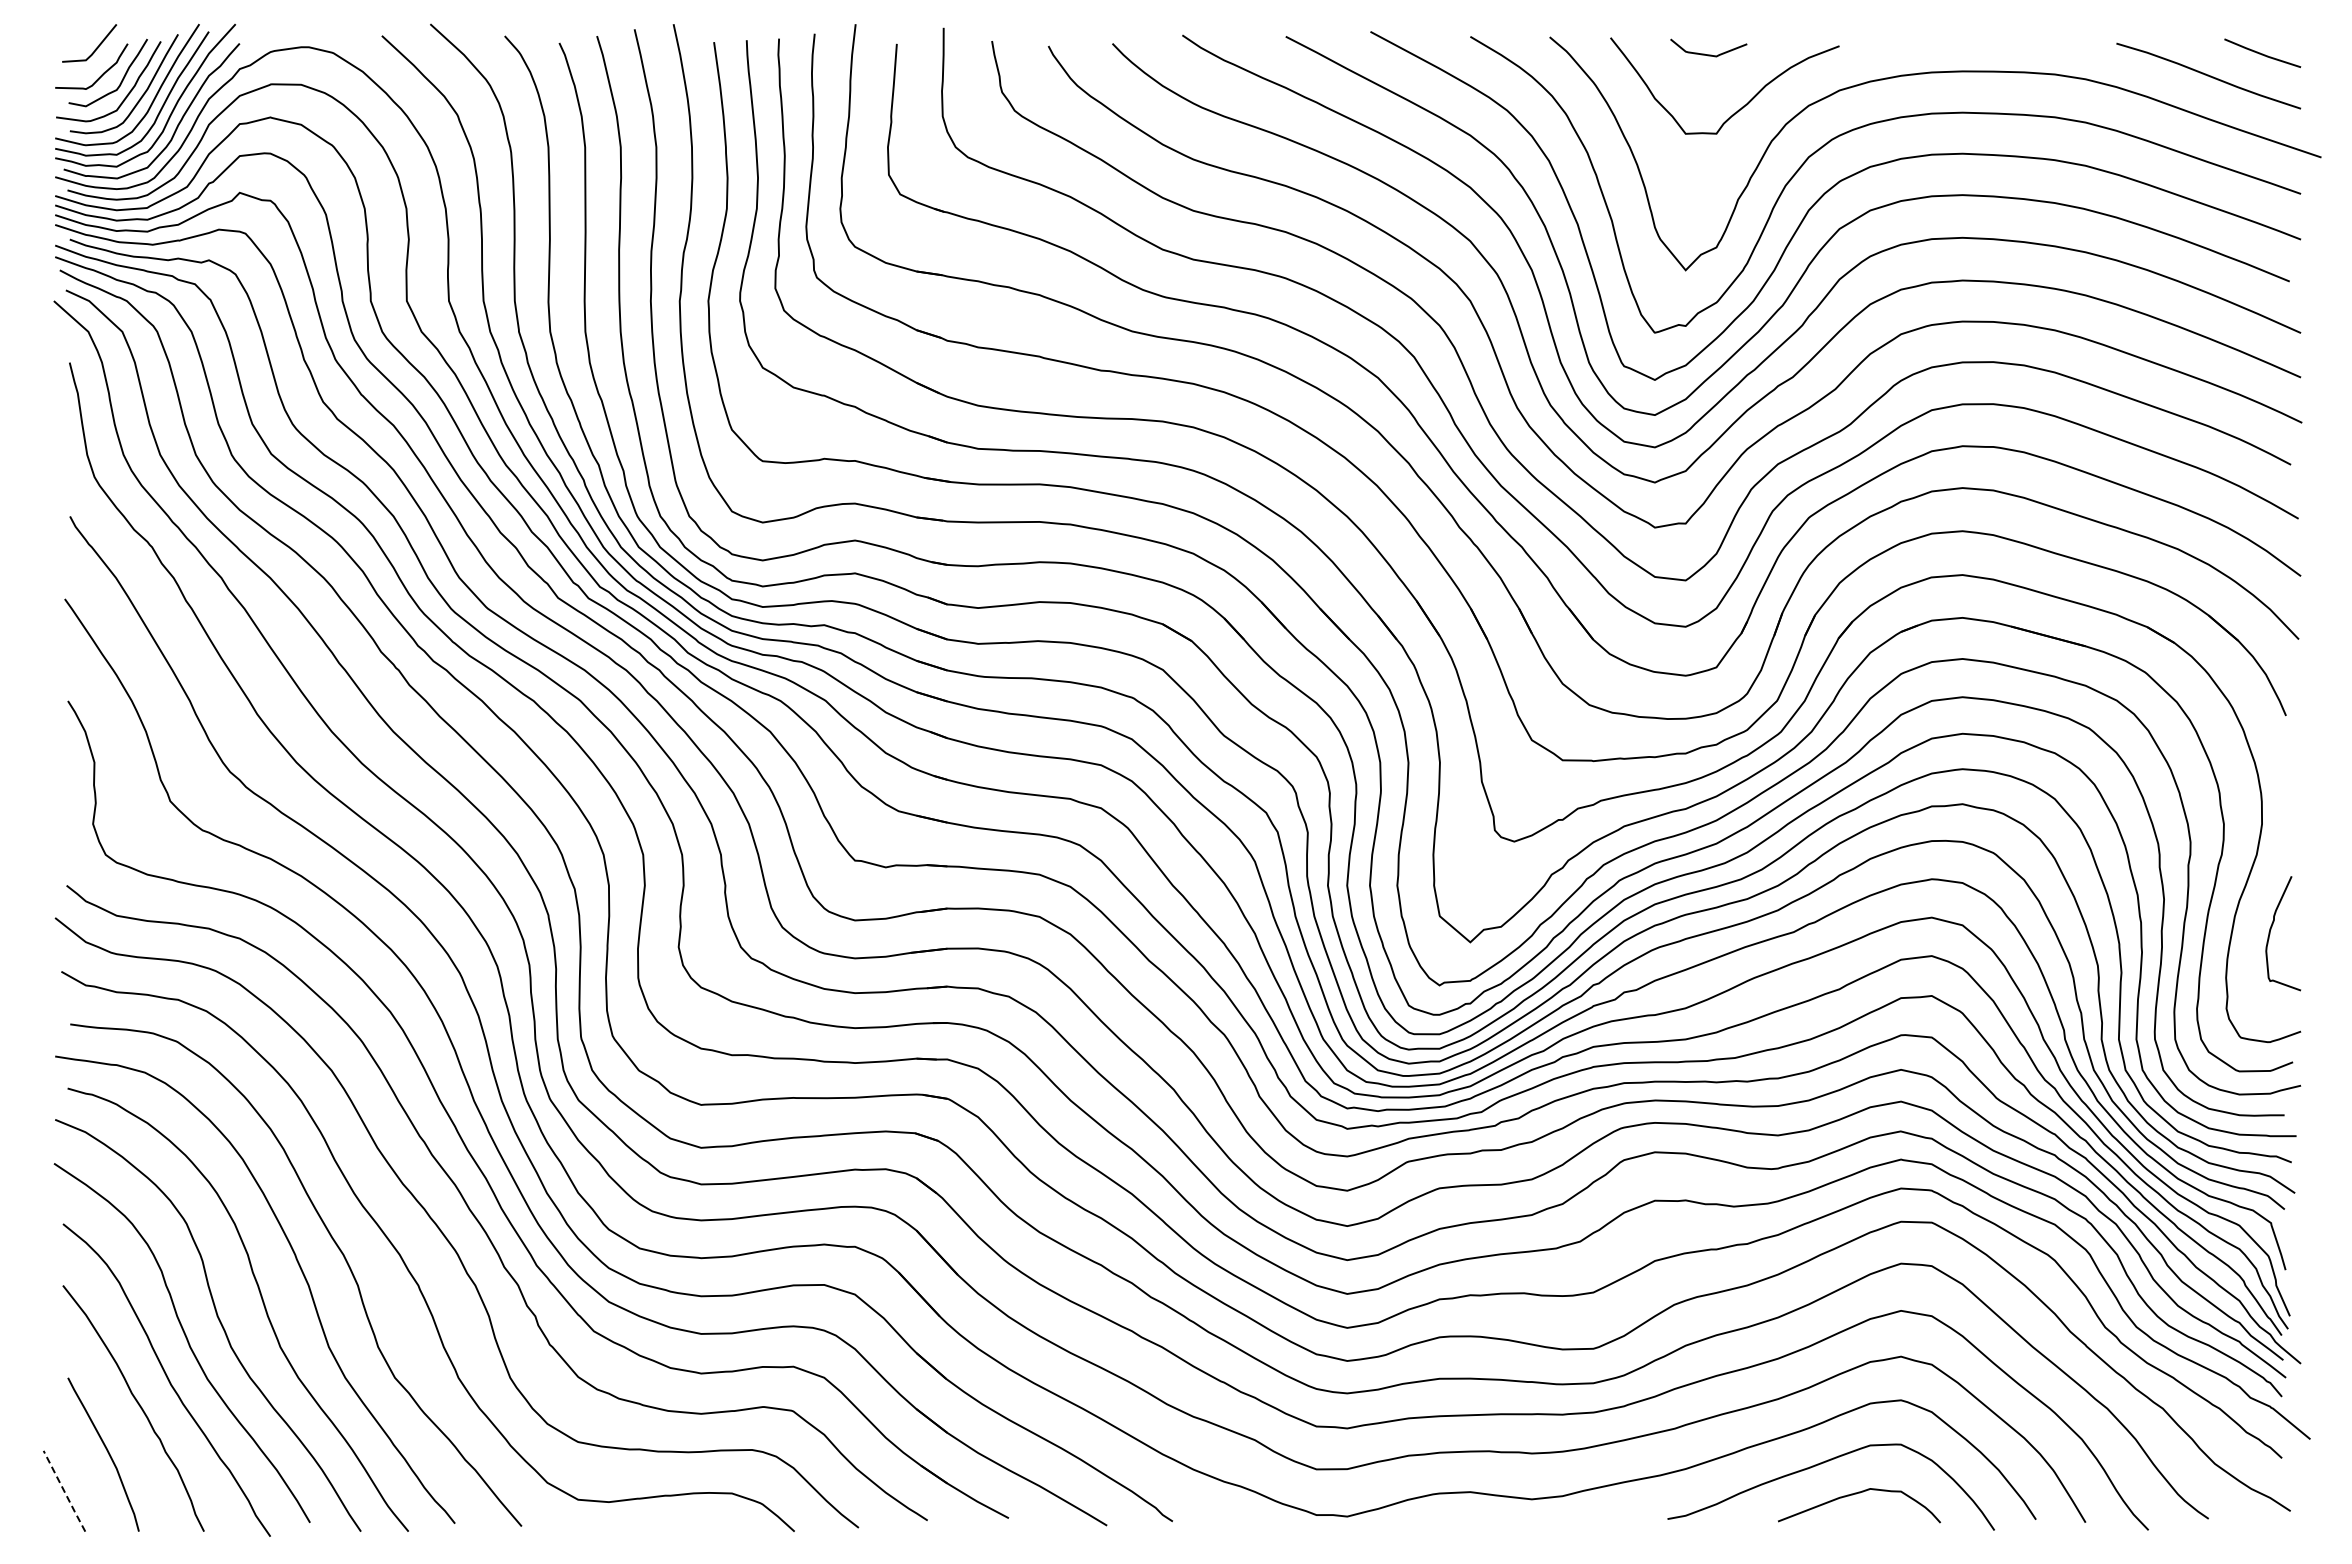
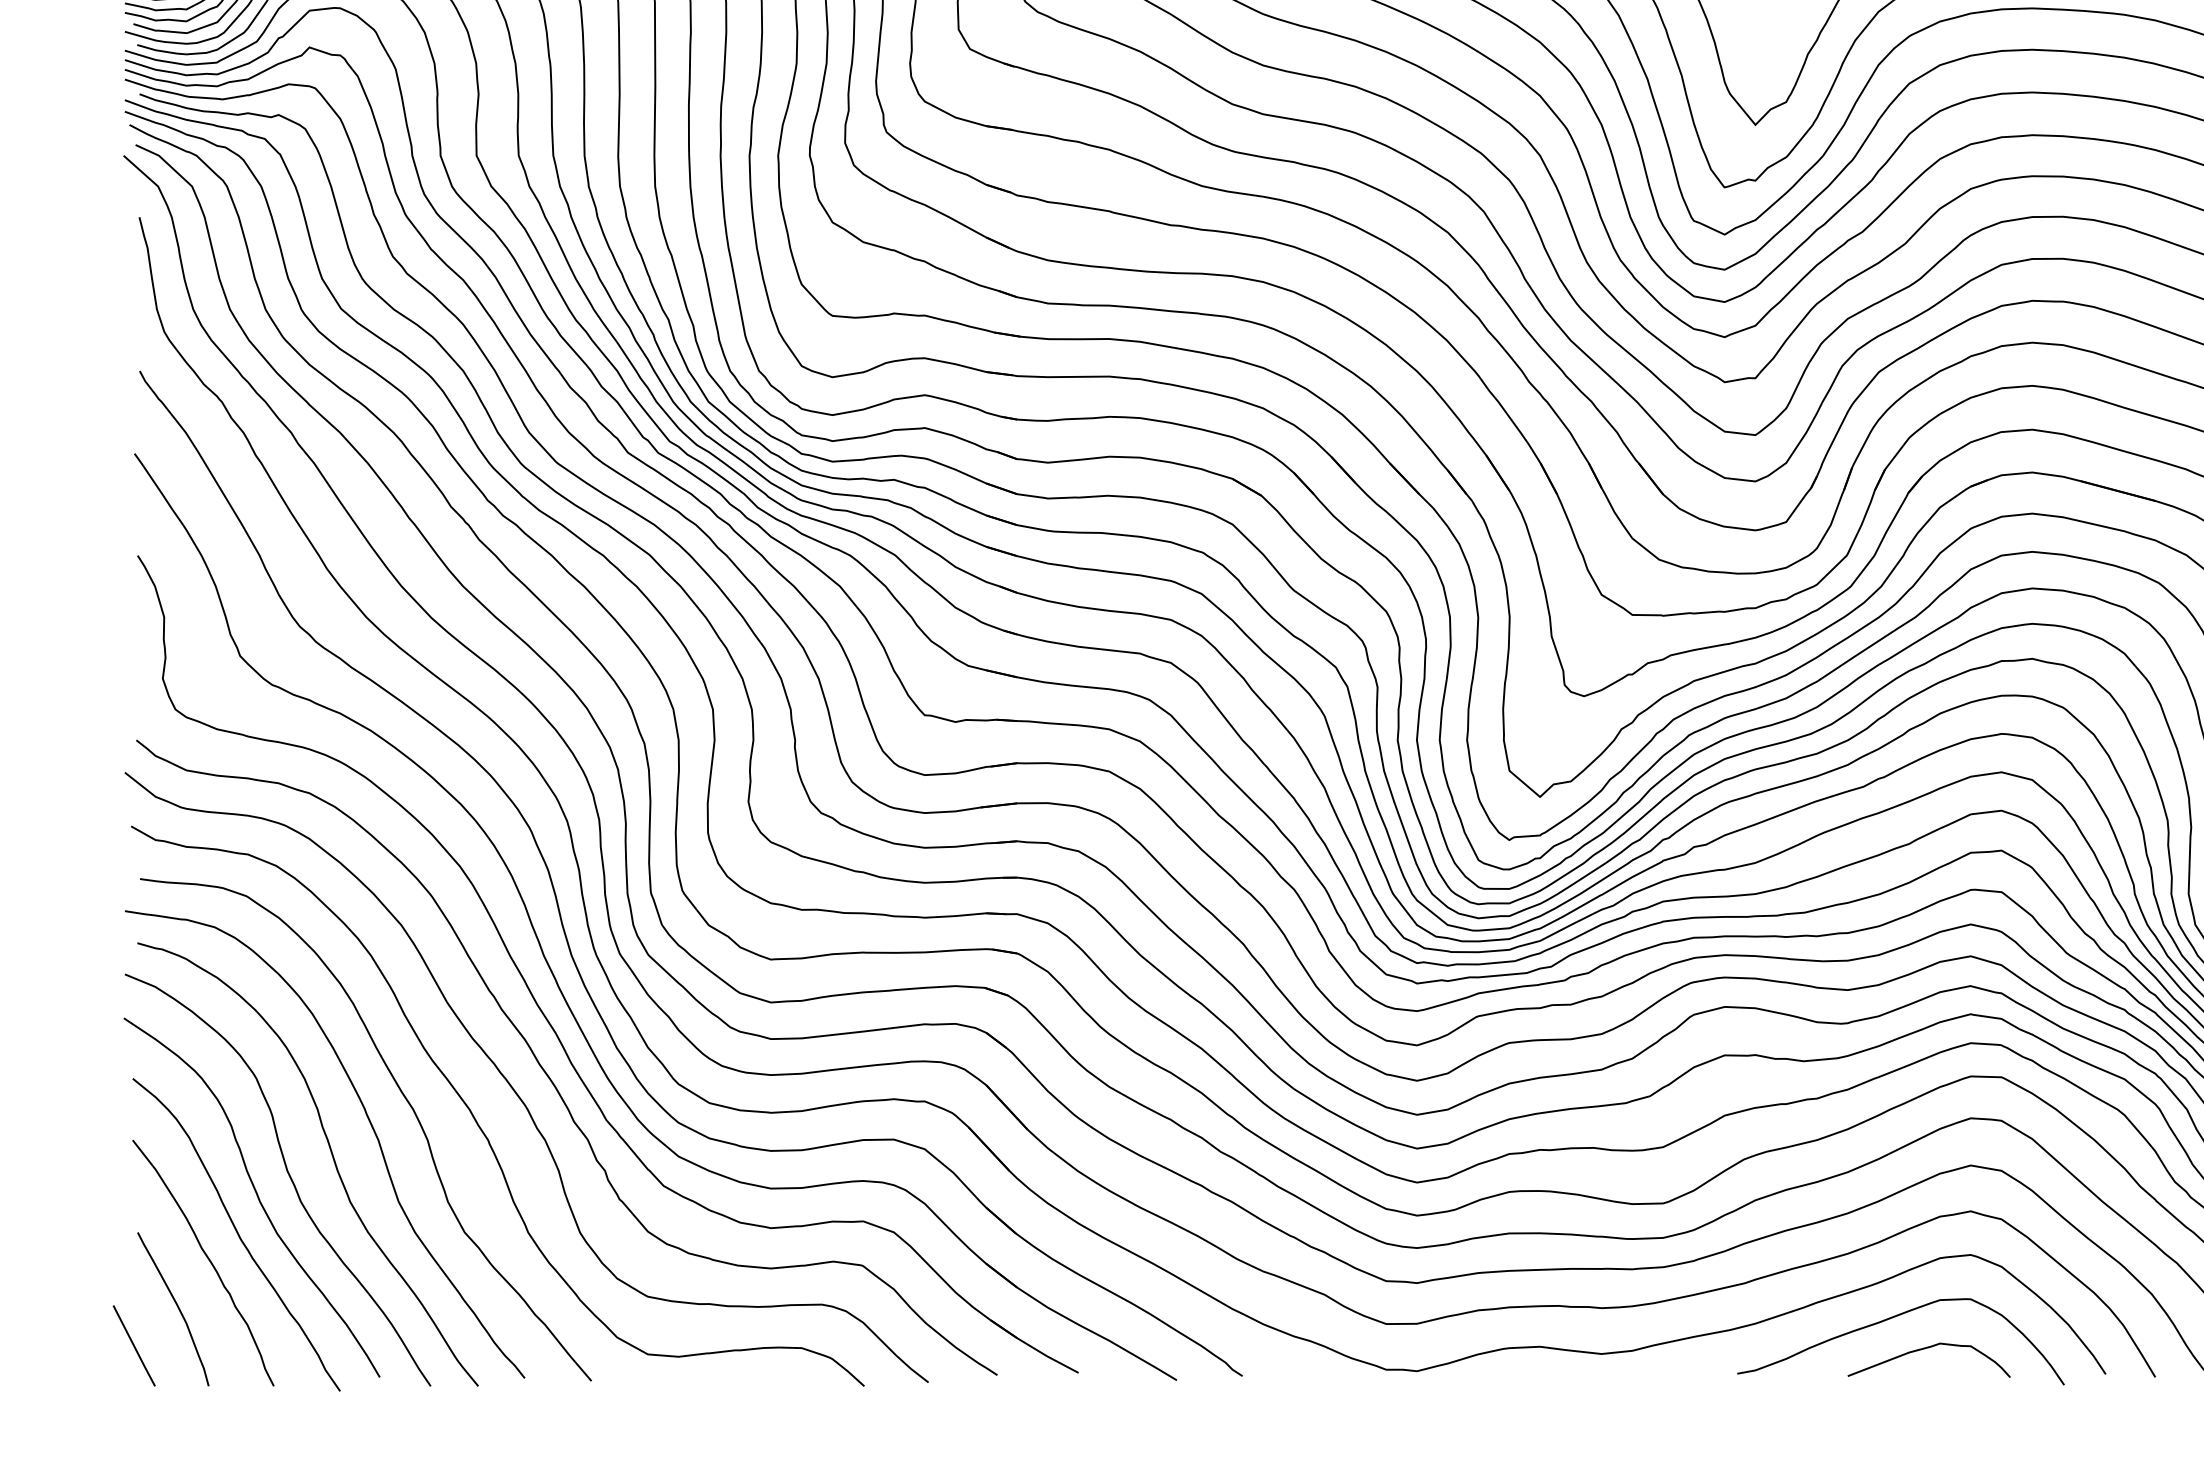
line: (64, 1491) -> (134, 1346), dashed -> solid

